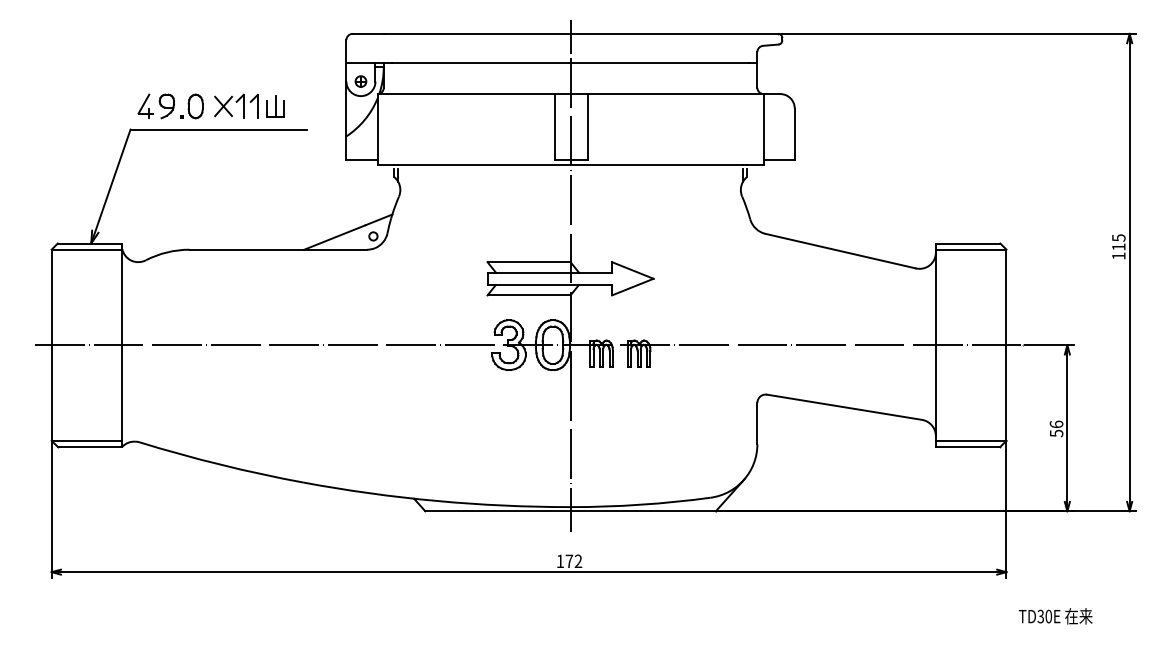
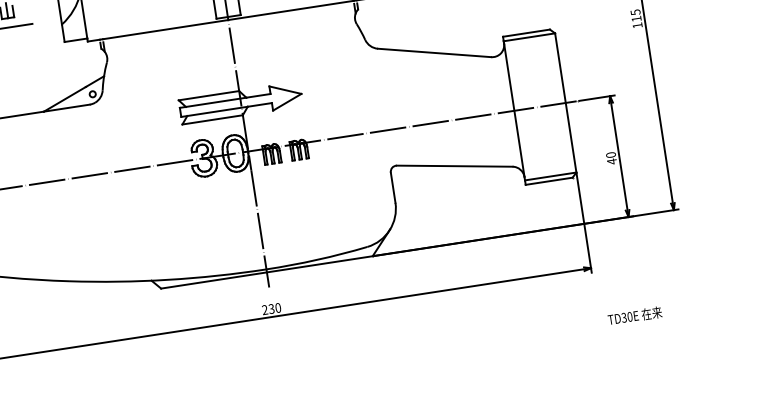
text: (1056, 428) -> (611, 158), 56 -> 40
text: (569, 561) -> (271, 309), 172 -> 230
text: (1055, 616) -> (634, 316), moved

